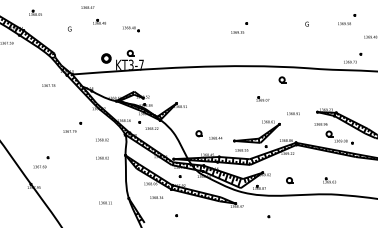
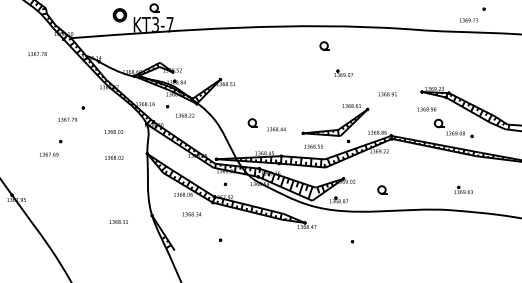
part: (282, 79) -> (324, 45), moved
part: (41, 162) -> (51, 148), moved
part: (329, 180) -> (463, 189), moved

